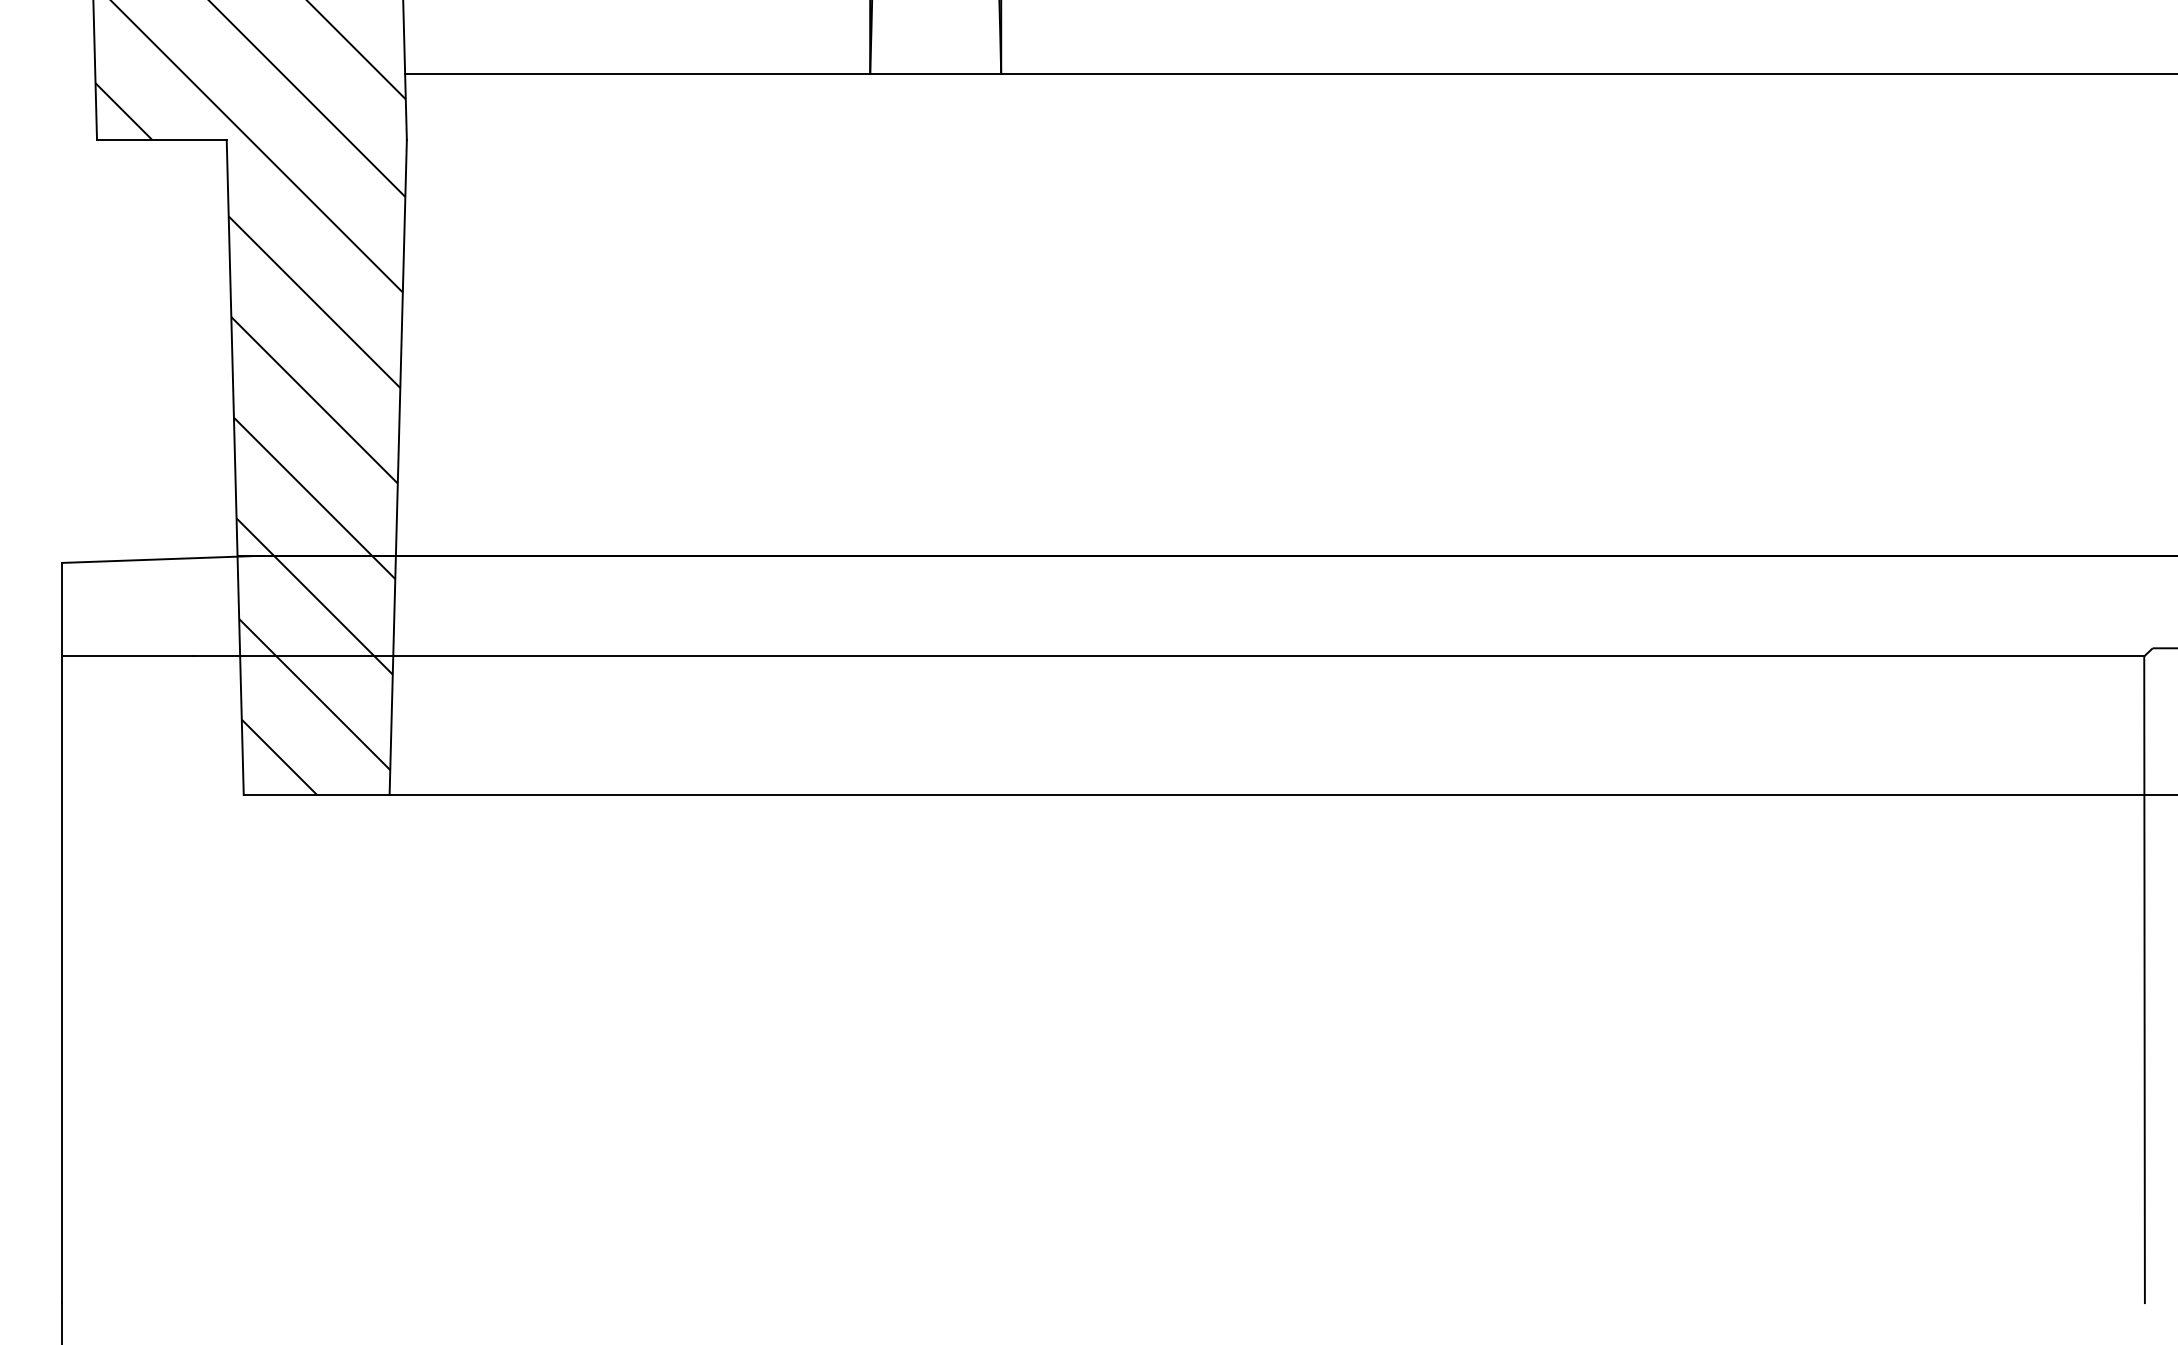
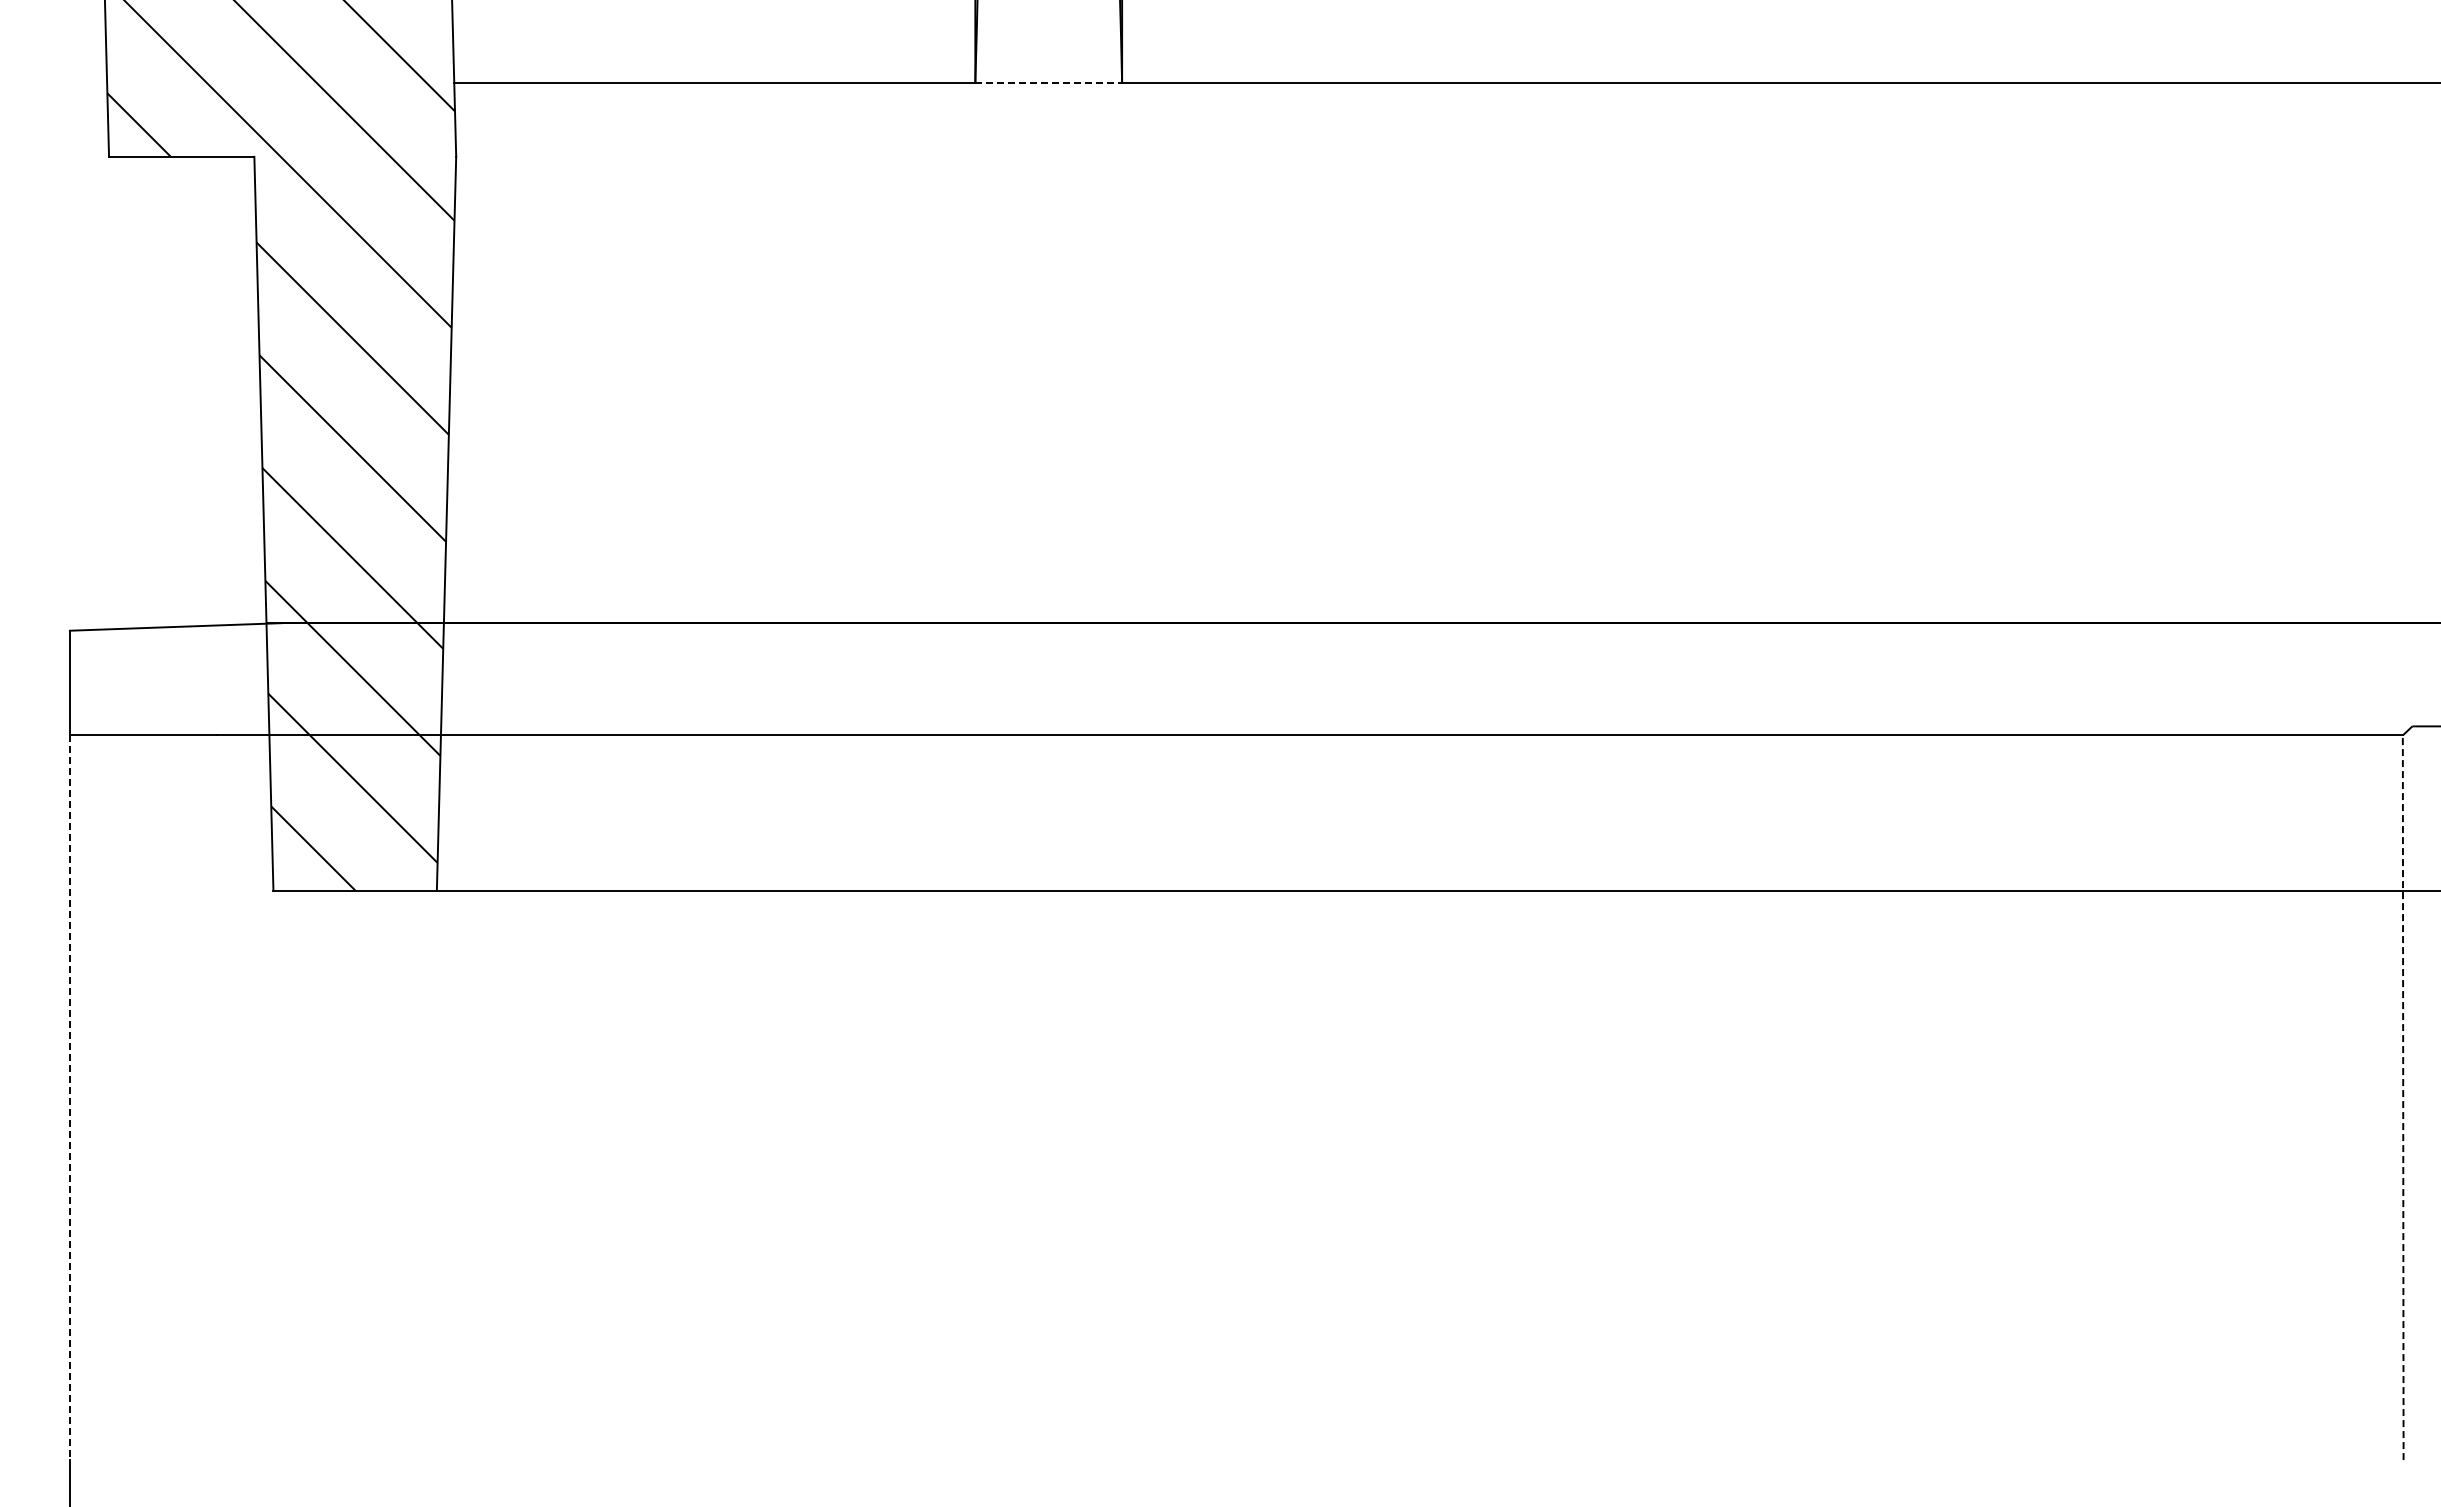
line: (936, 74) -> (1049, 83), solid -> dashed
line: (2144, 979) -> (2403, 1097), solid -> dashed
line: (61, 980) -> (69, 1098), solid -> dashed

